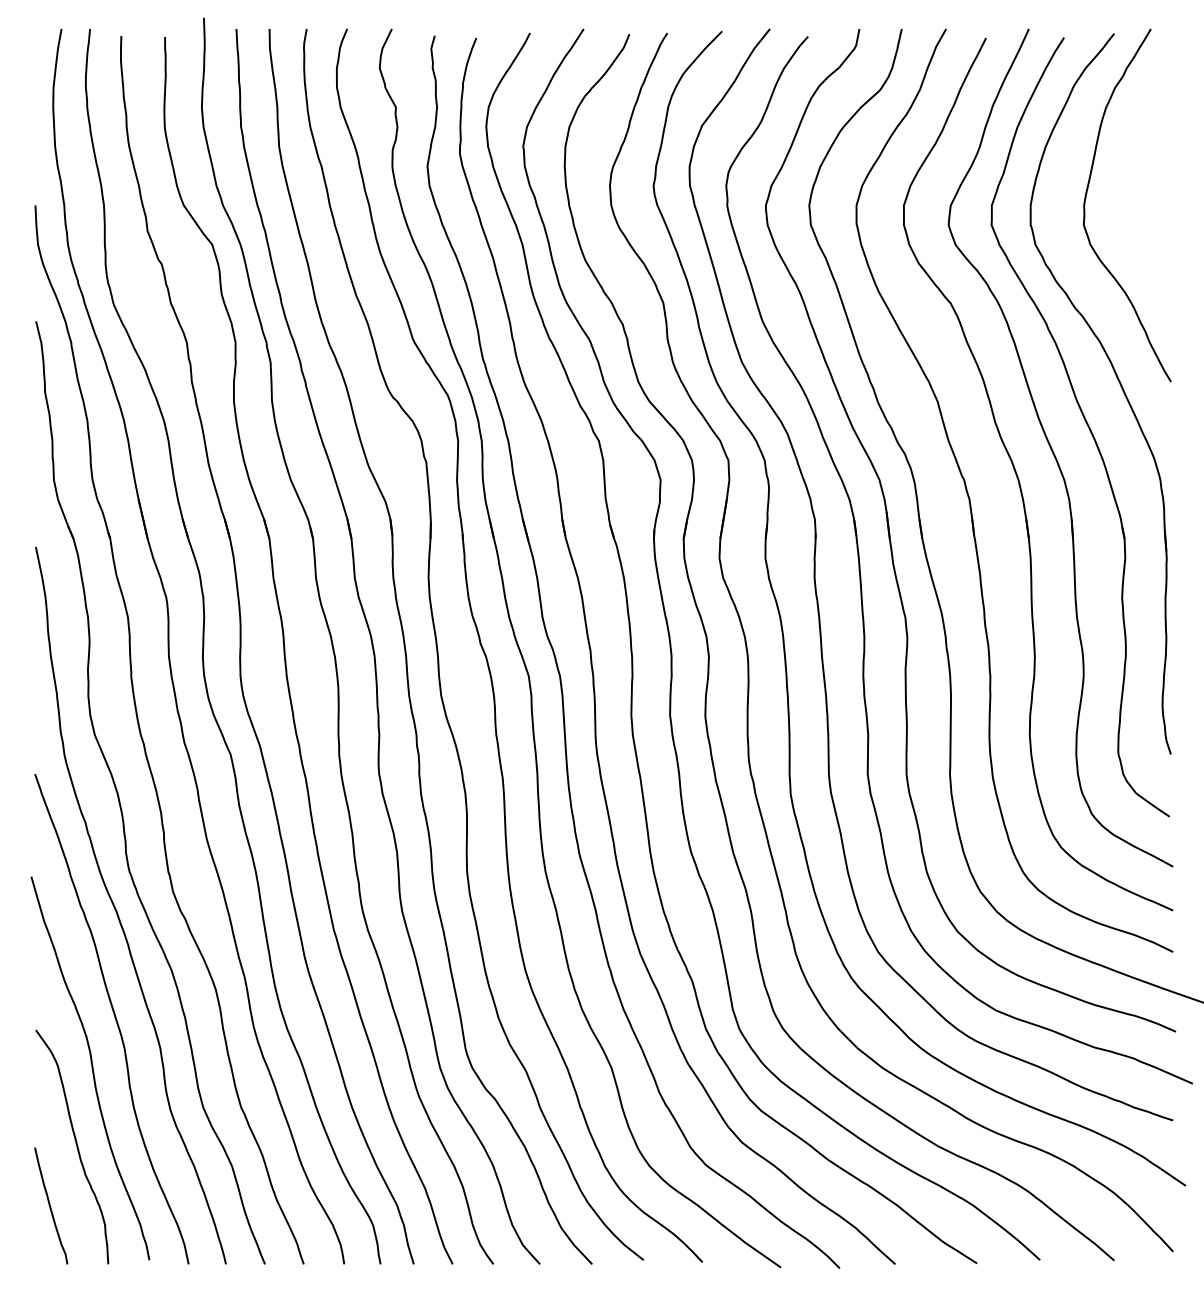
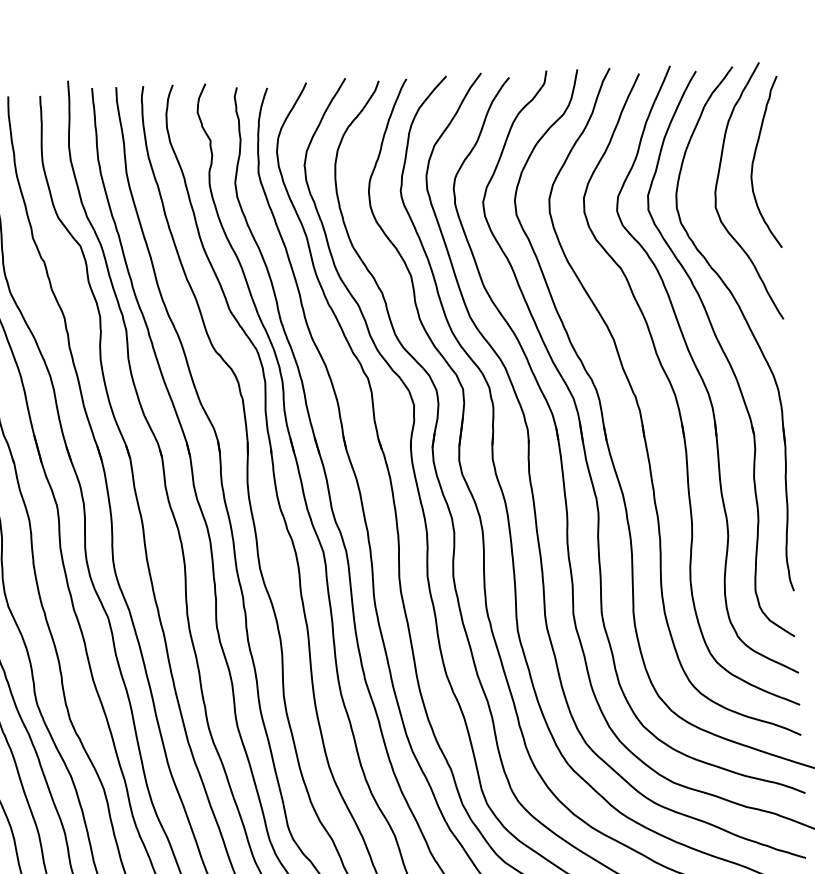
curve: (1139, 161) -> (754, 159), added

